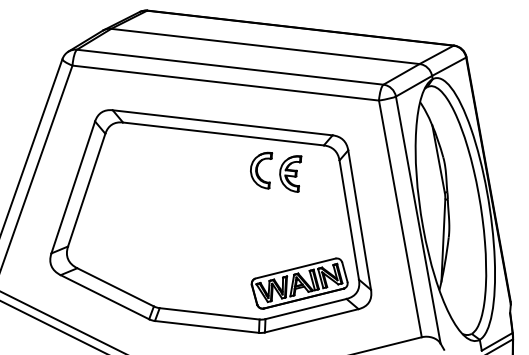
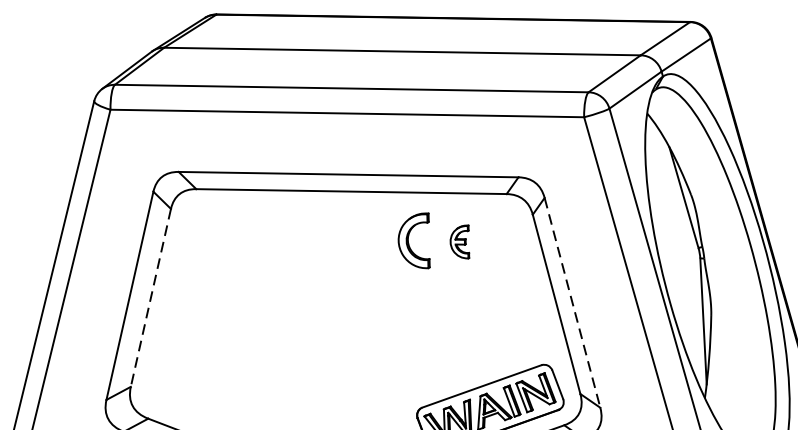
part: (290, 173) -> (459, 241), size x0.6
line: (86, 190) -> (150, 298), solid -> dashed
line: (359, 220) -> (572, 303), solid -> dashed

